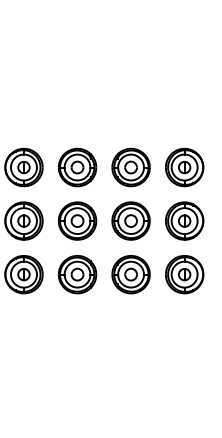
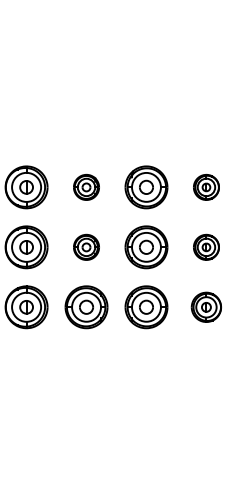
part: (77, 167) -> (86, 187), size x0.6
part: (184, 167) -> (206, 187), size x0.6
part: (77, 221) -> (86, 247), size x0.6
part: (184, 221) -> (206, 247), size x0.6
part: (184, 274) -> (206, 307), size x0.7

